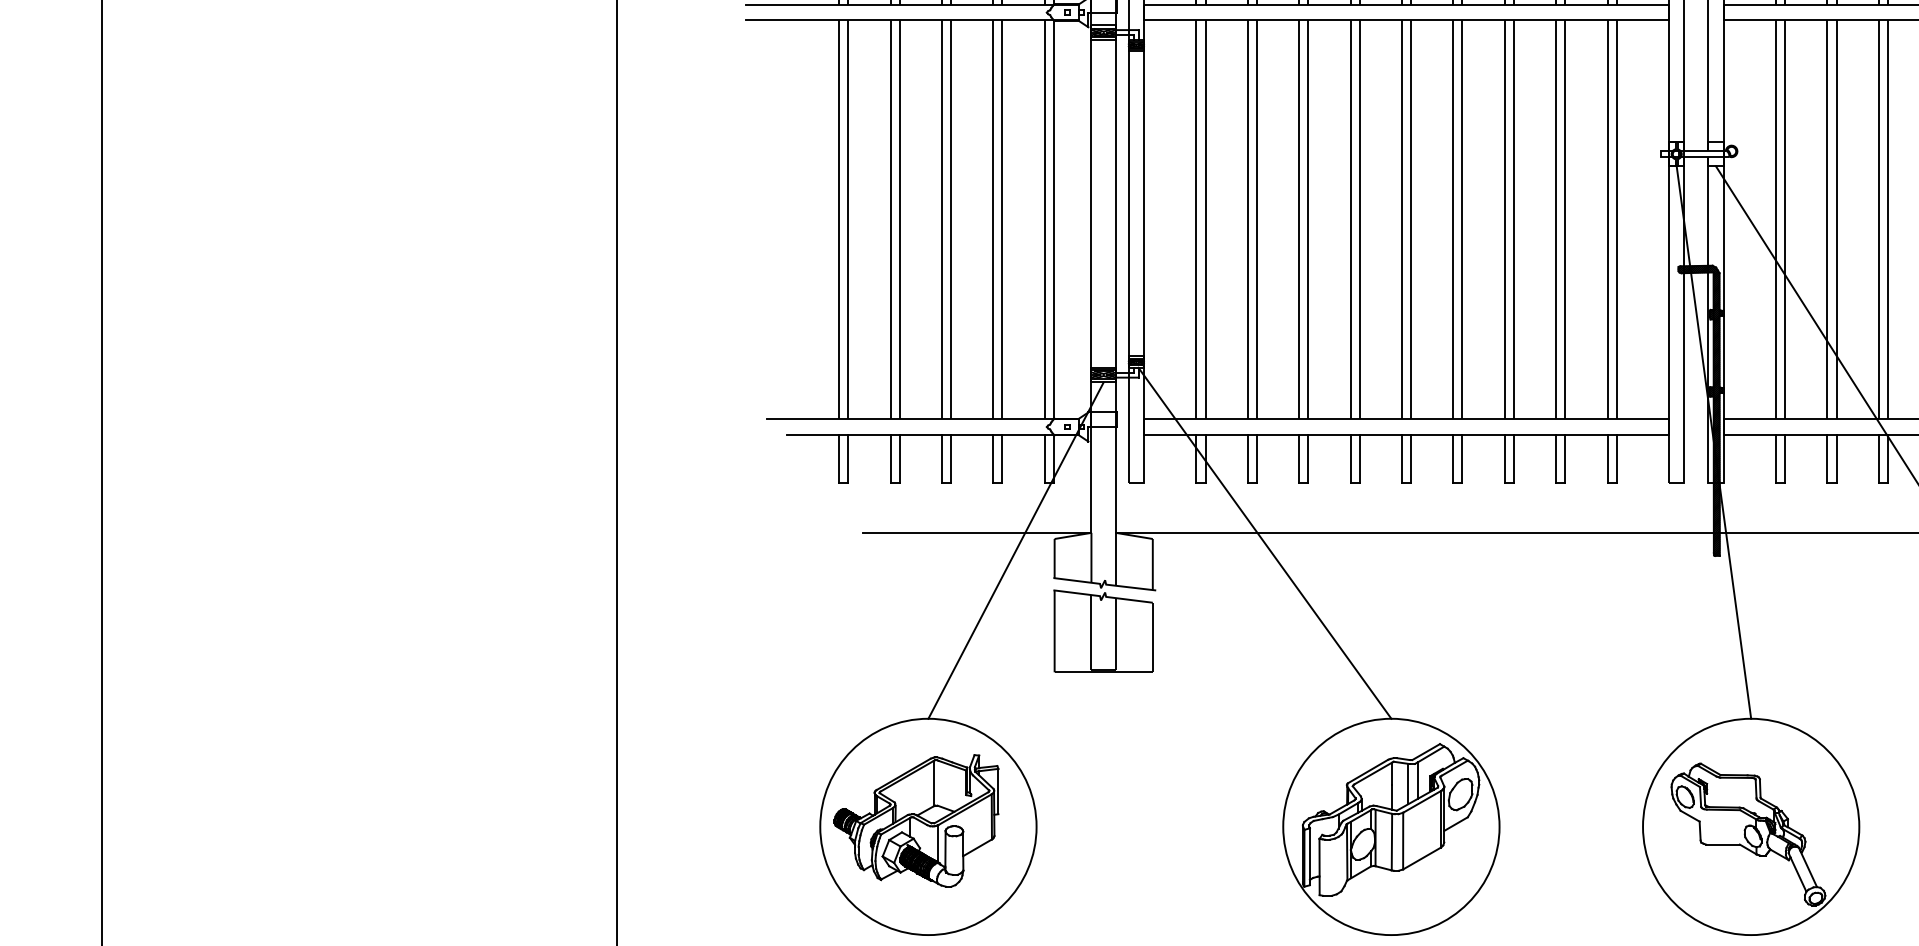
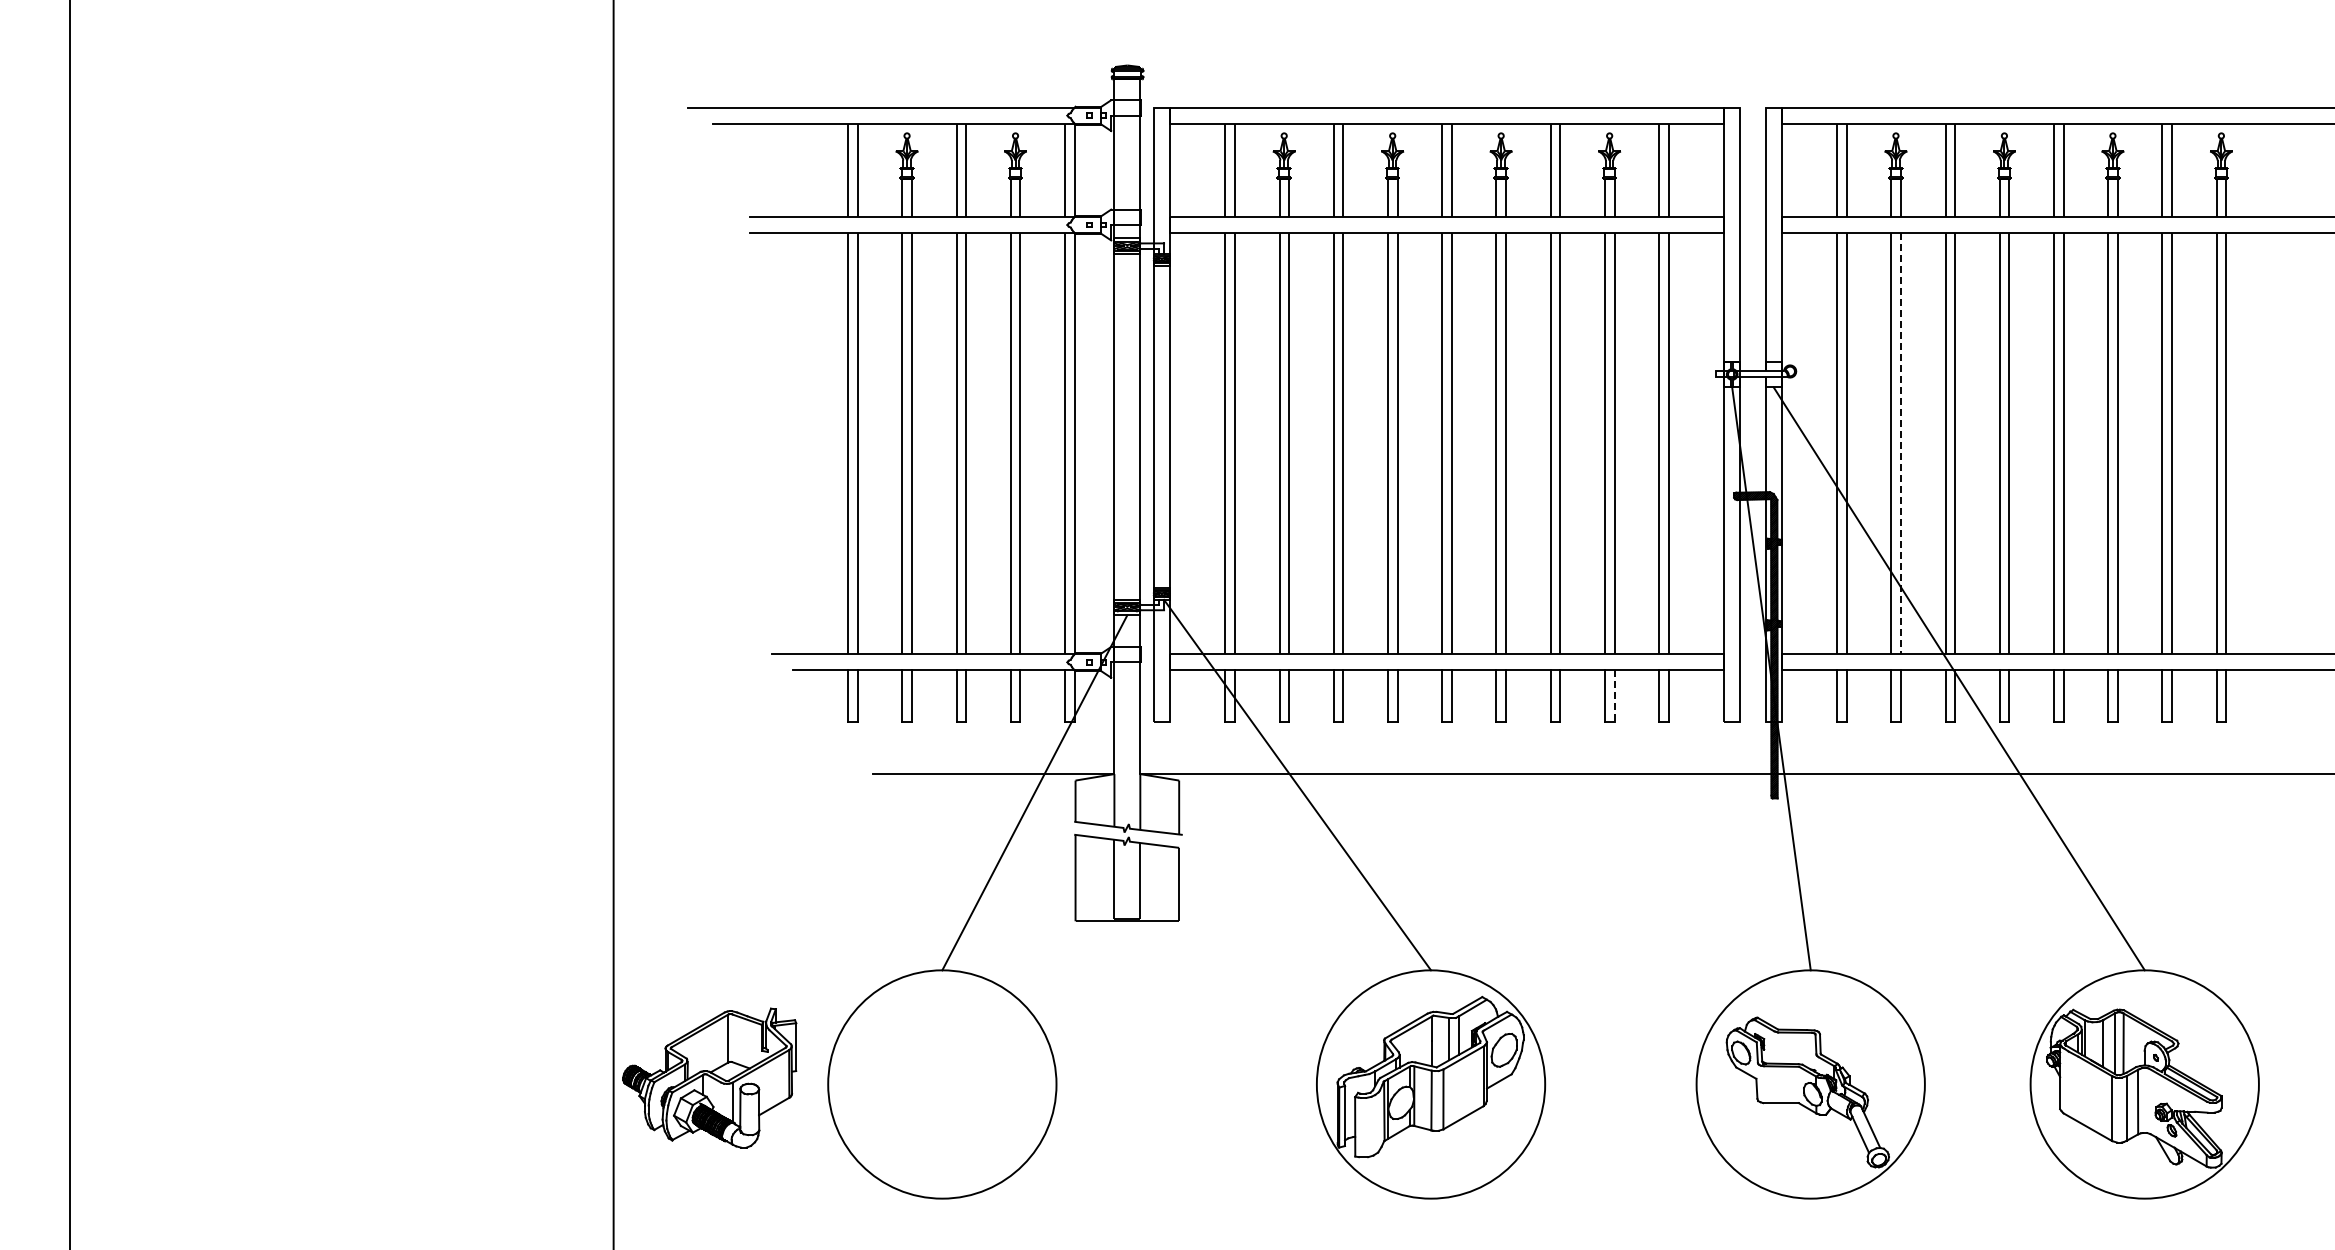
line: (1836, 219) -> (1900, 443), solid -> dashed
line: (1565, 459) -> (1614, 696), solid -> dashed
part: (916, 820) -> (709, 1077), moved

